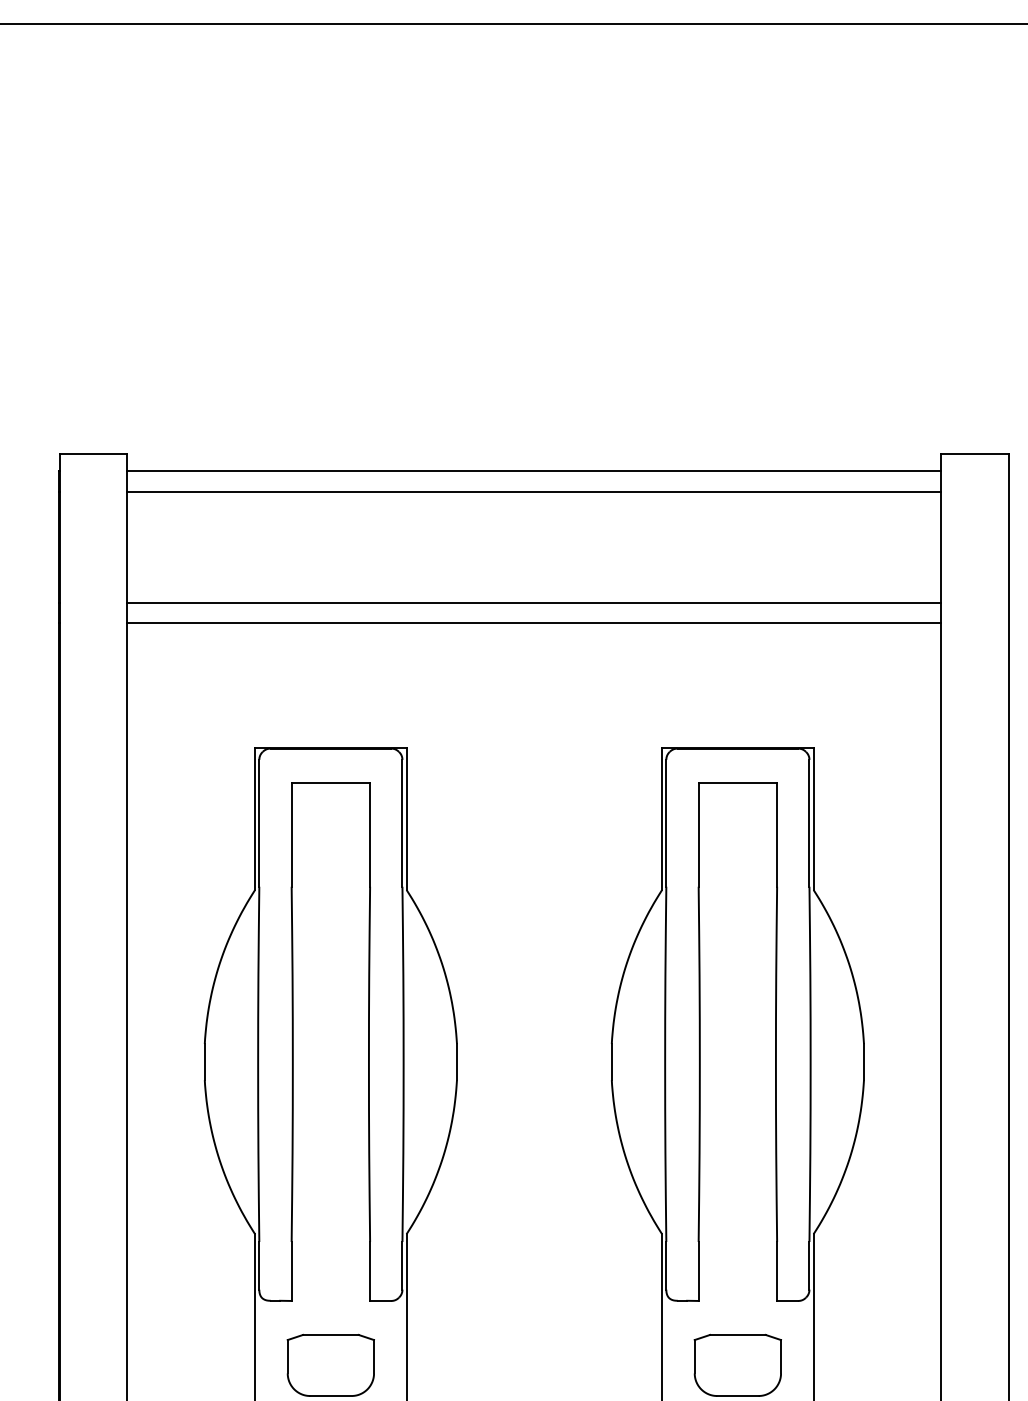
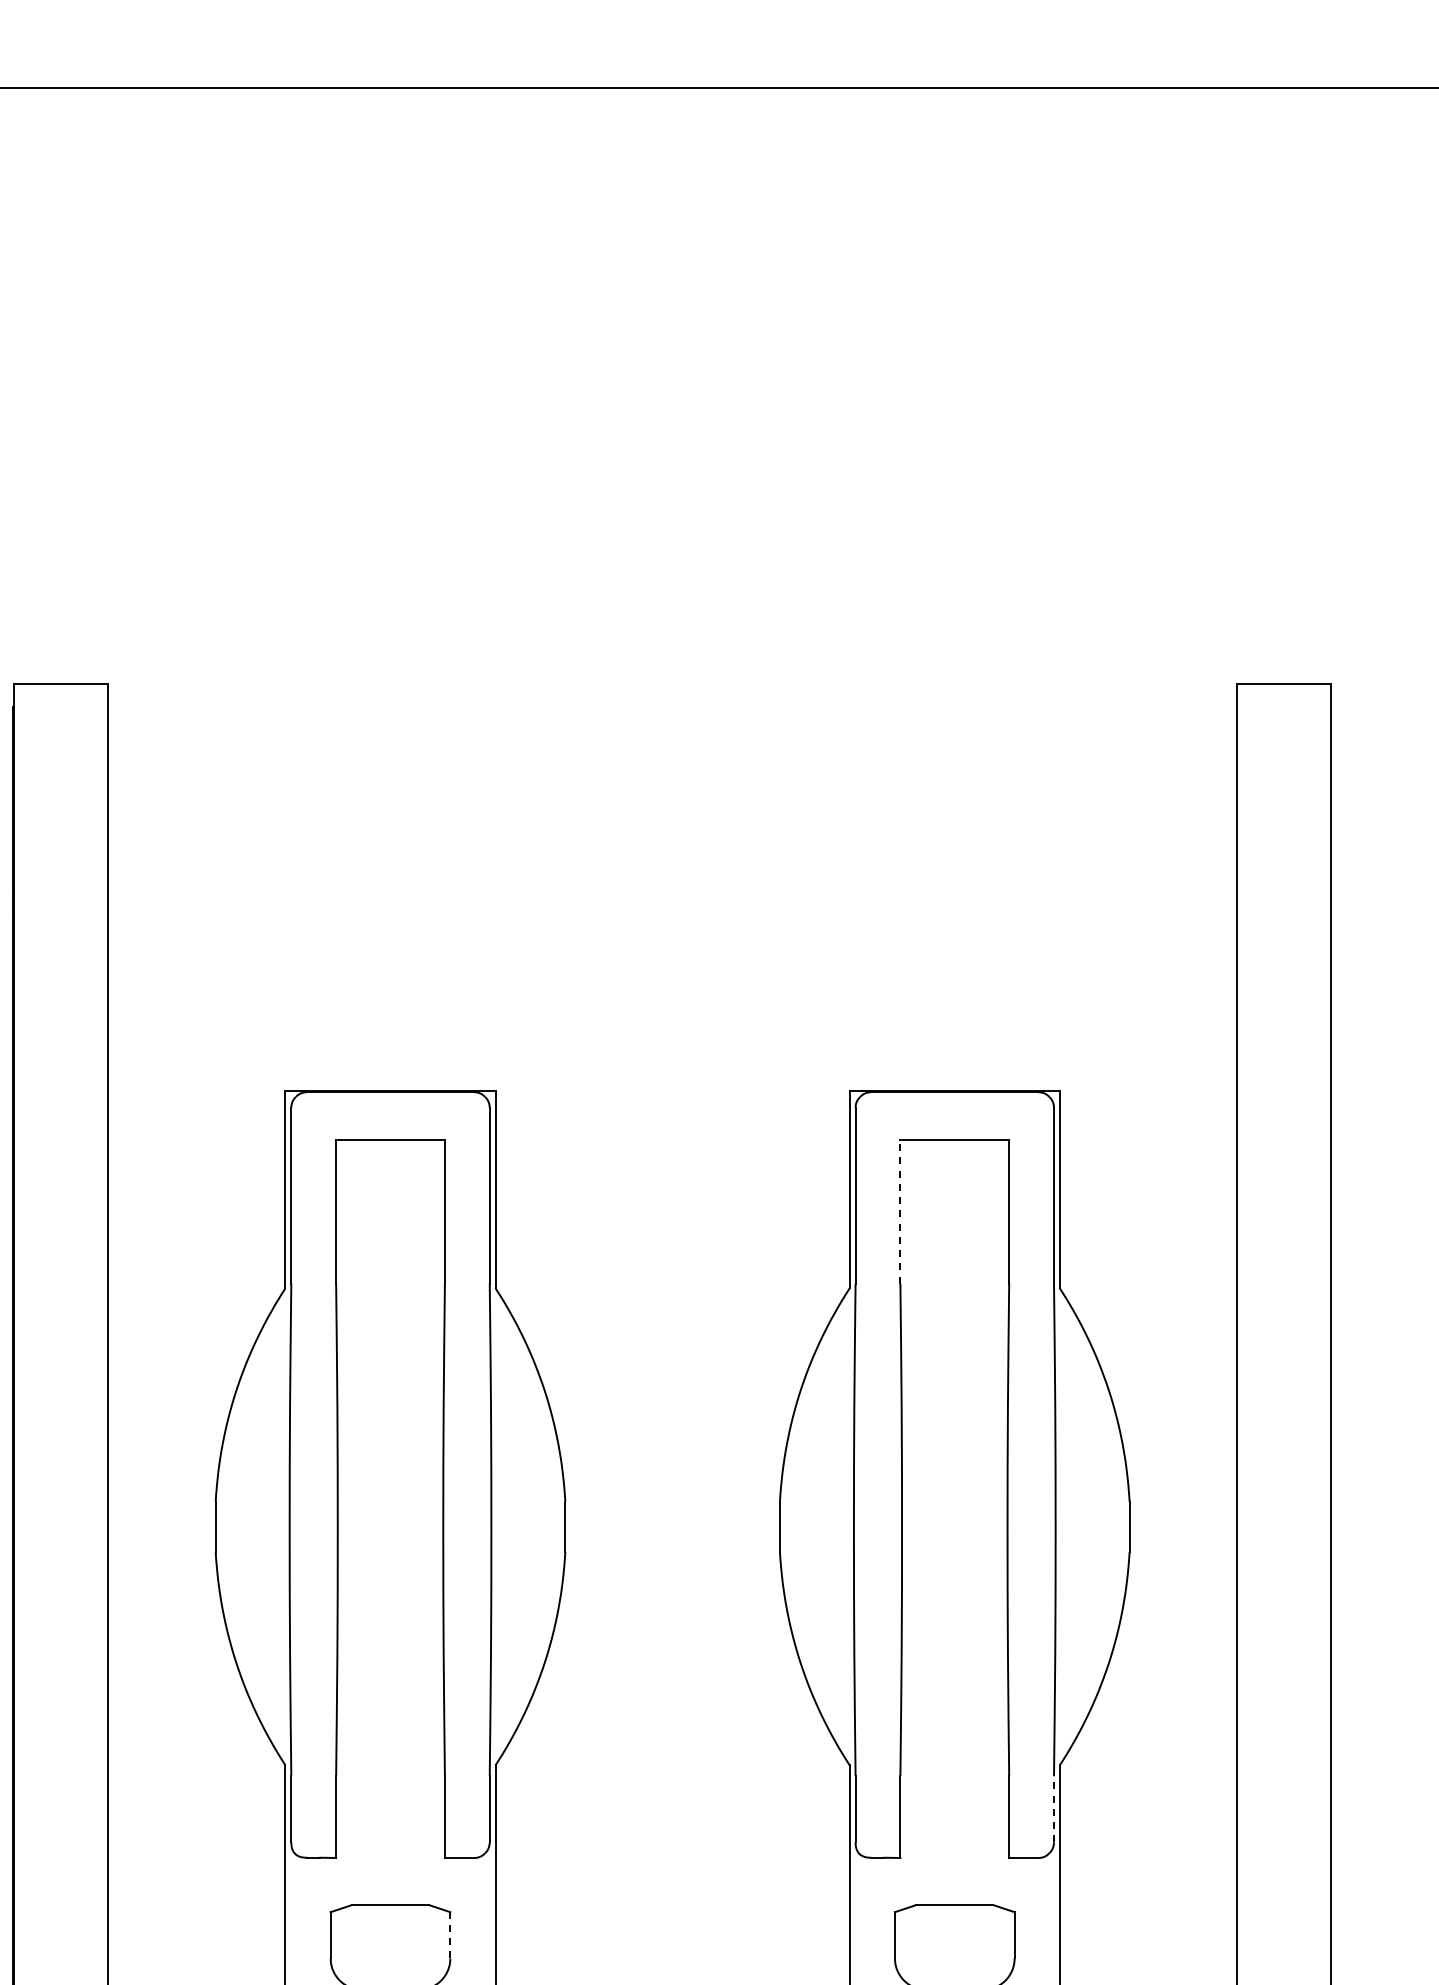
line: (534, 471) -> (672, 707), removed
line: (534, 492) -> (672, 736), removed
line: (534, 602) -> (672, 889), removed
line: (534, 623) -> (672, 918), removed
line: (698, 834) -> (900, 1211), solid -> dashed
line: (809, 1265) -> (1054, 1808), solid -> dashed
line: (374, 1356) -> (450, 1934), solid -> dashed

